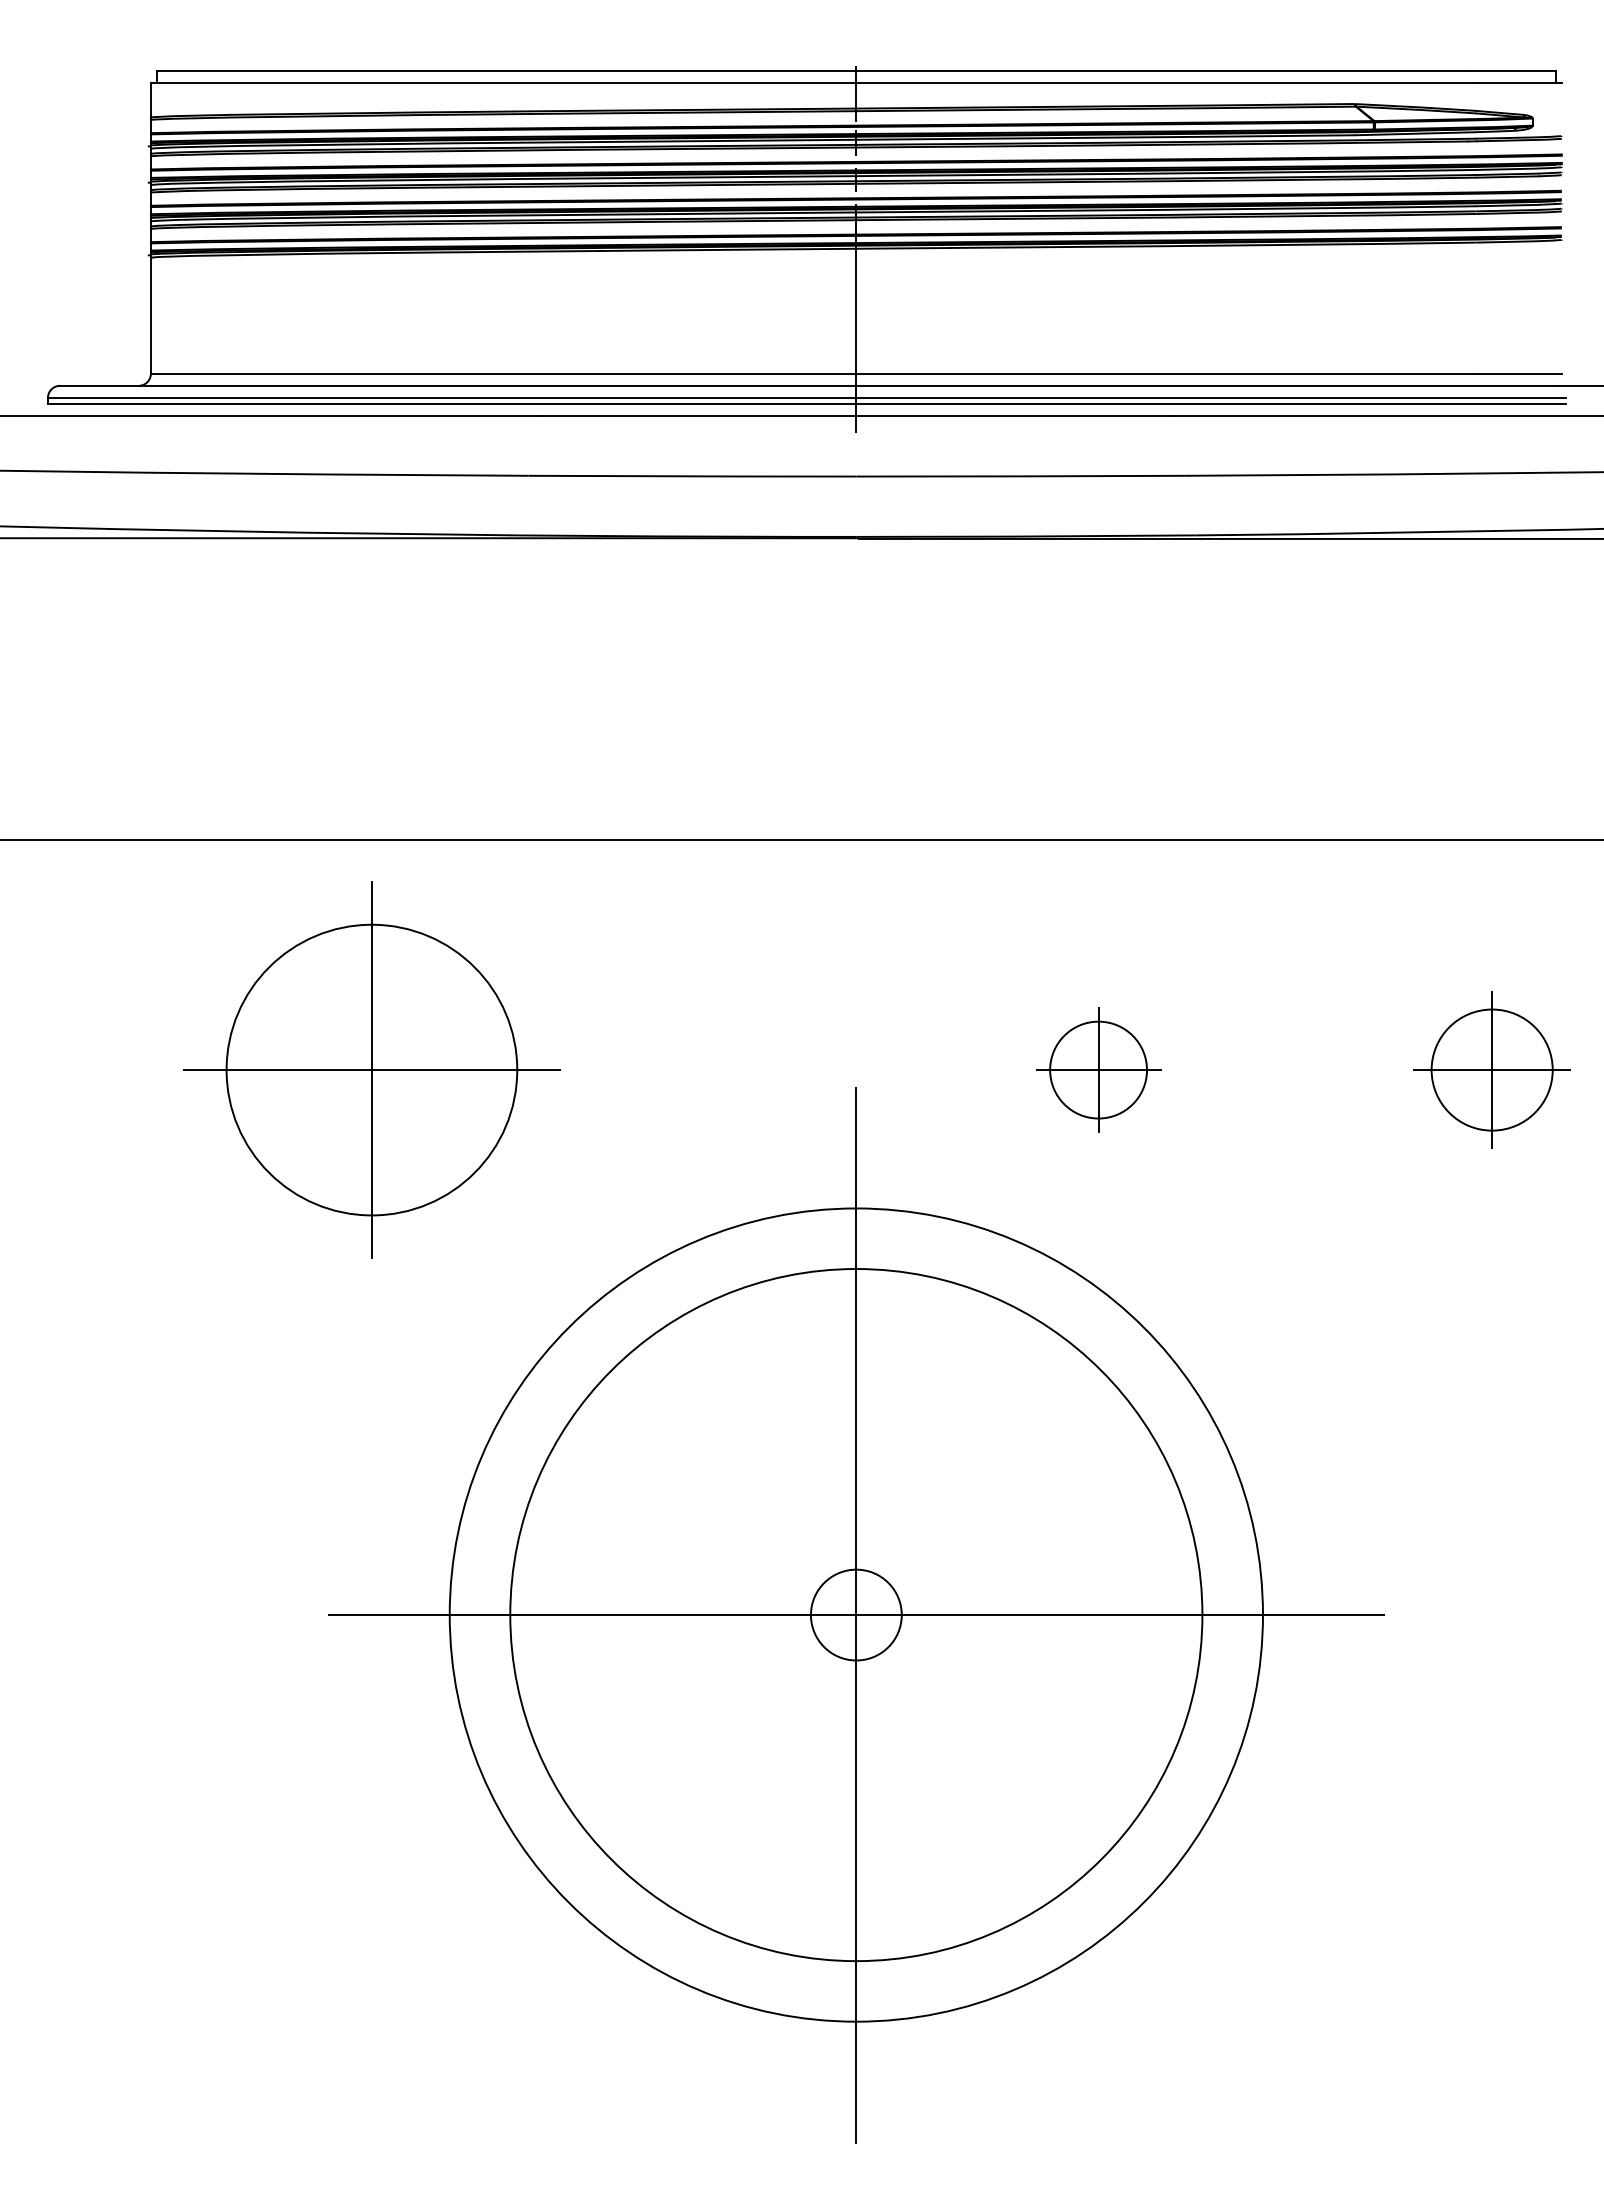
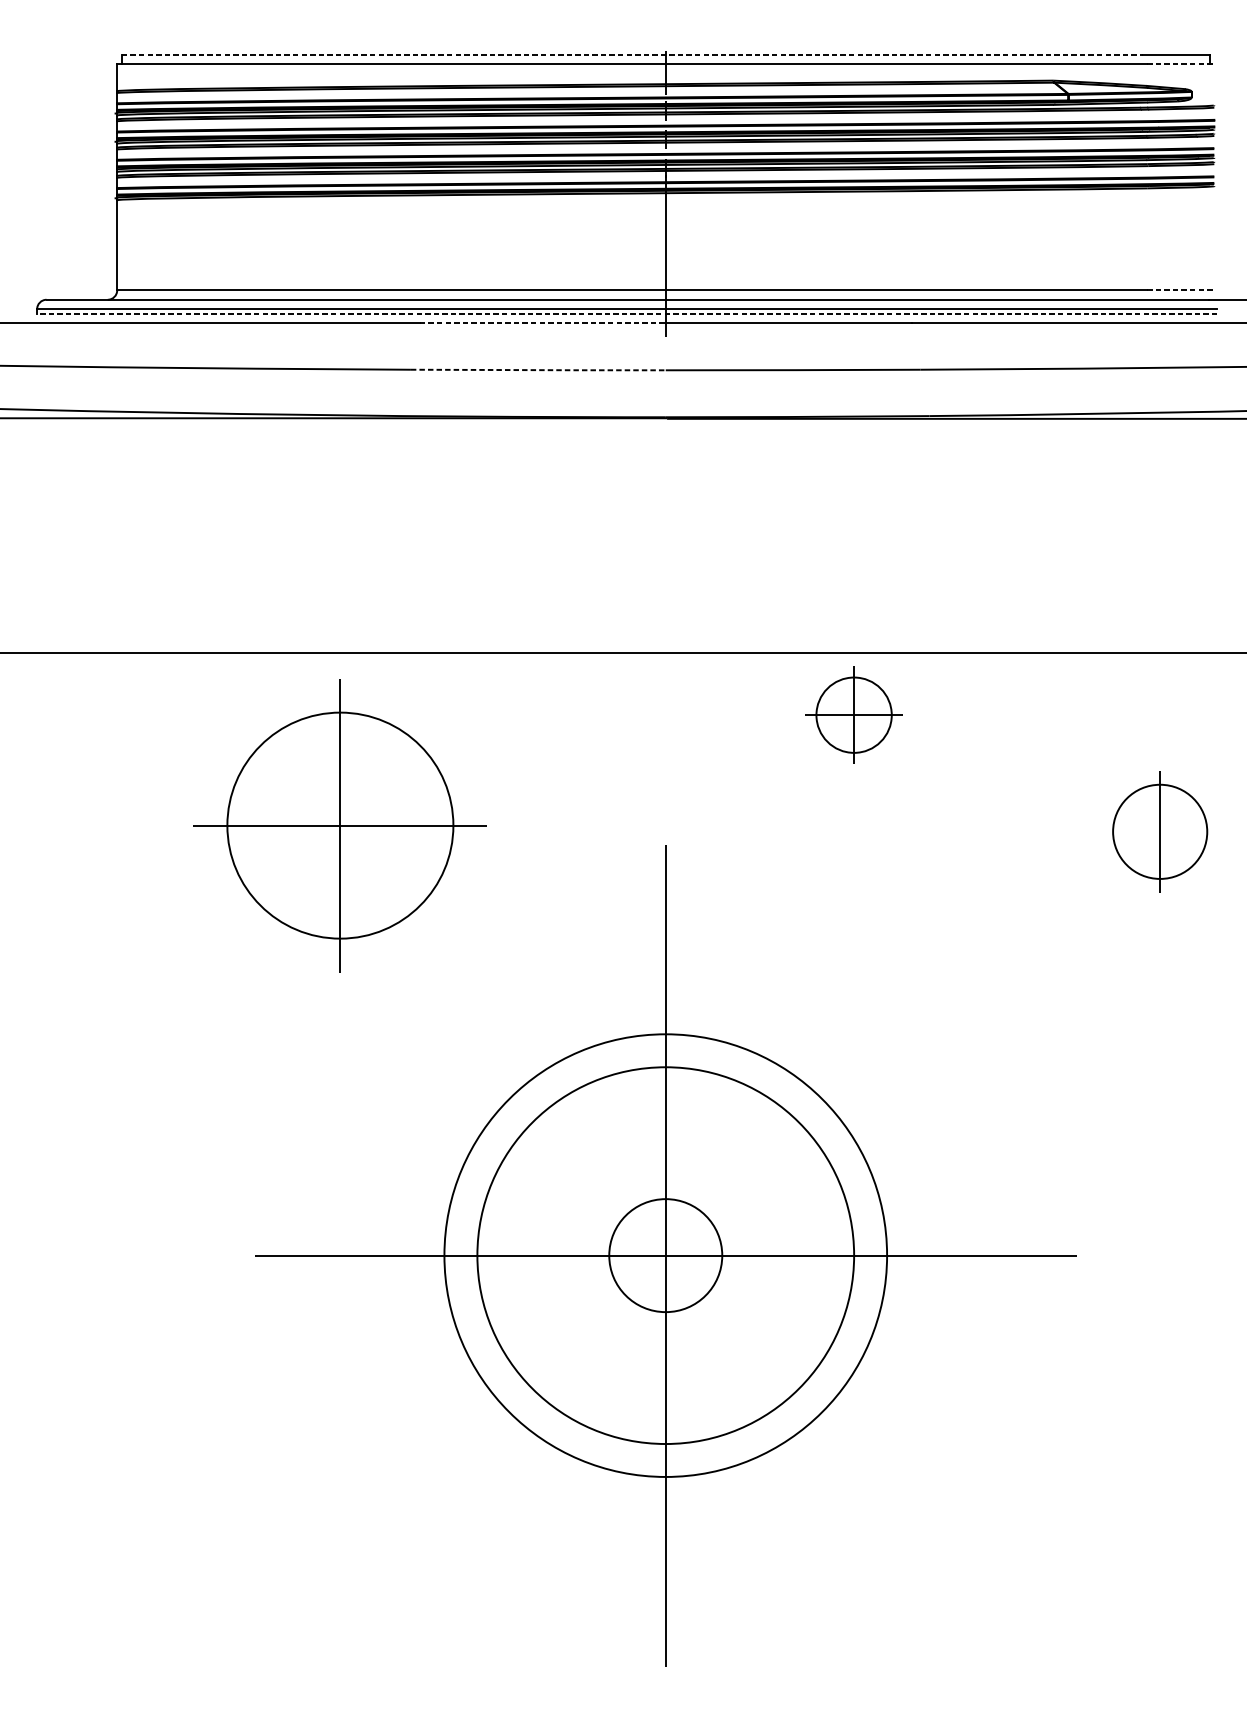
line: (813, 70) -> (632, 54), solid -> dashed
line: (1519, 83) -> (1181, 64), solid -> dashed
line: (1519, 373) -> (1181, 290), solid -> dashed
line: (806, 404) -> (626, 314), solid -> dashed
line: (698, 416) -> (543, 323), solid -> dashed
line: (693, 476) -> (539, 370), solid -> dashed
part: (371, 1069) -> (340, 825), moved
part: (1098, 1069) -> (854, 714), moved
line: (1491, 1070) -> (1159, 832), removed
circle: (855, 1614) -> (665, 1255), size x0.7
circle: (855, 1614) -> (665, 1255), size x1.6
circle: (856, 1615) -> (665, 1255), size x0.7

